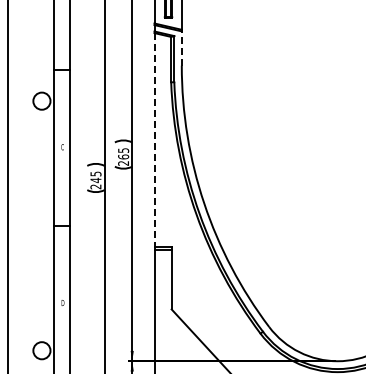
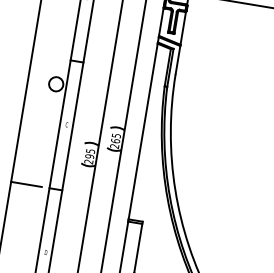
line: (181, 48) -> (177, 60), dashed -> solid
line: (154, 140) -> (143, 131), dashed -> solid
text: (95, 180) -> (89, 156), 245 -> 295
line: (26, 225) -> (26, 184), added

